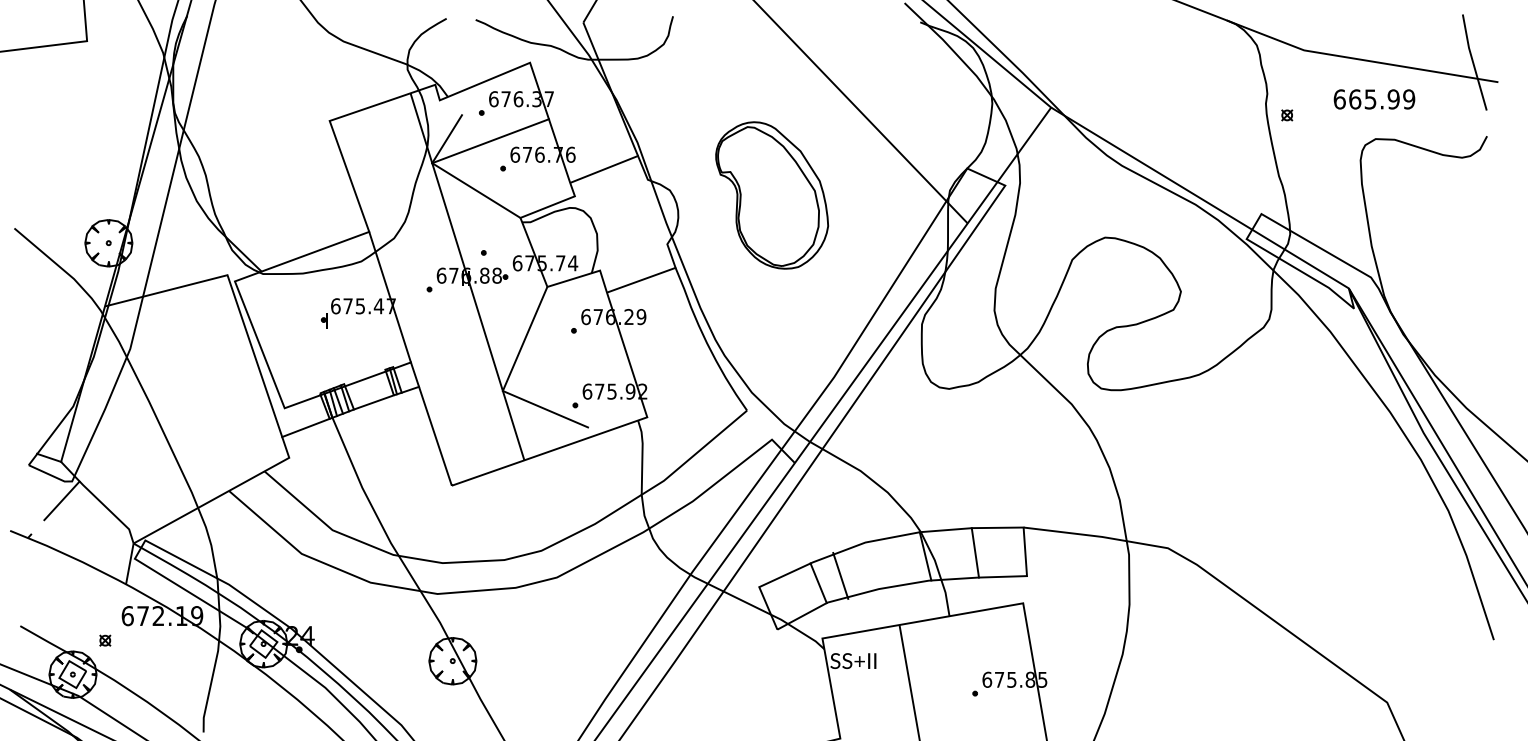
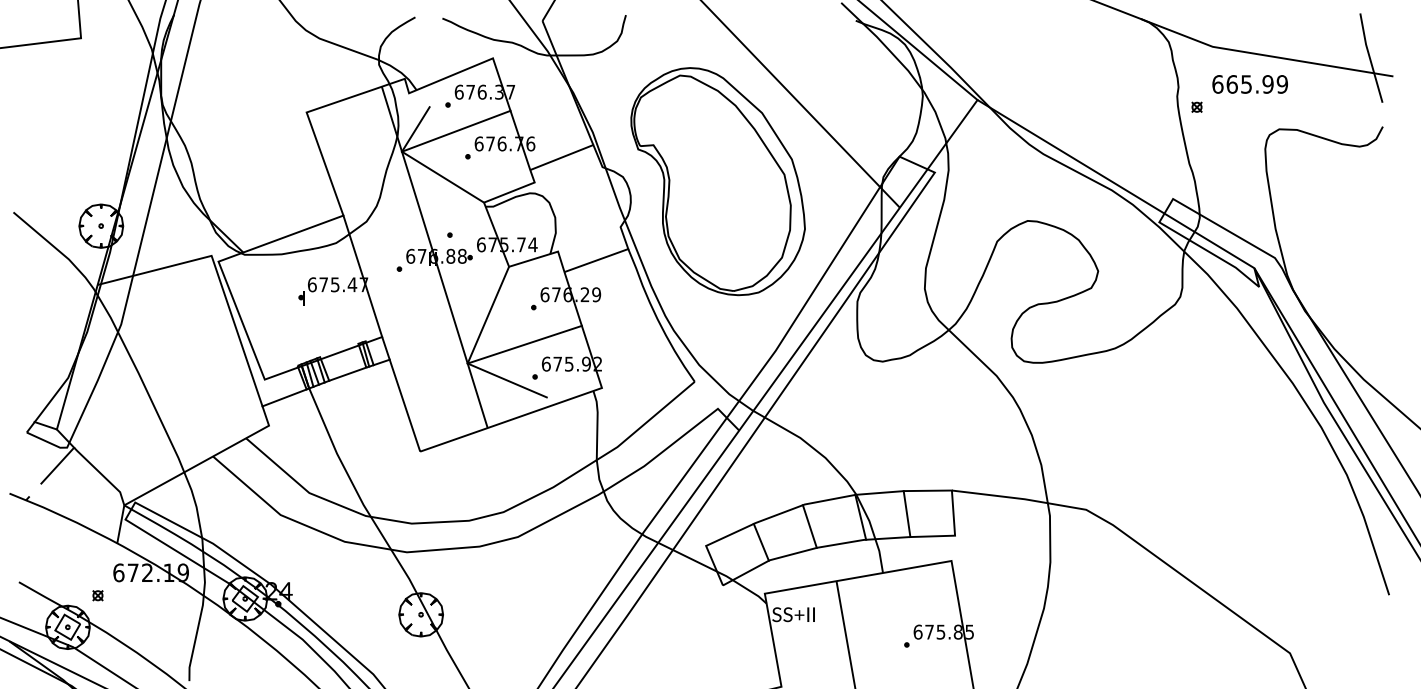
text: (1373, 99) -> (1249, 84), moved
part: (771, 195) -> (717, 181), size x1.67
line: (563, 370) -> (524, 344), added
line: (840, 575) -> (809, 526), moved

